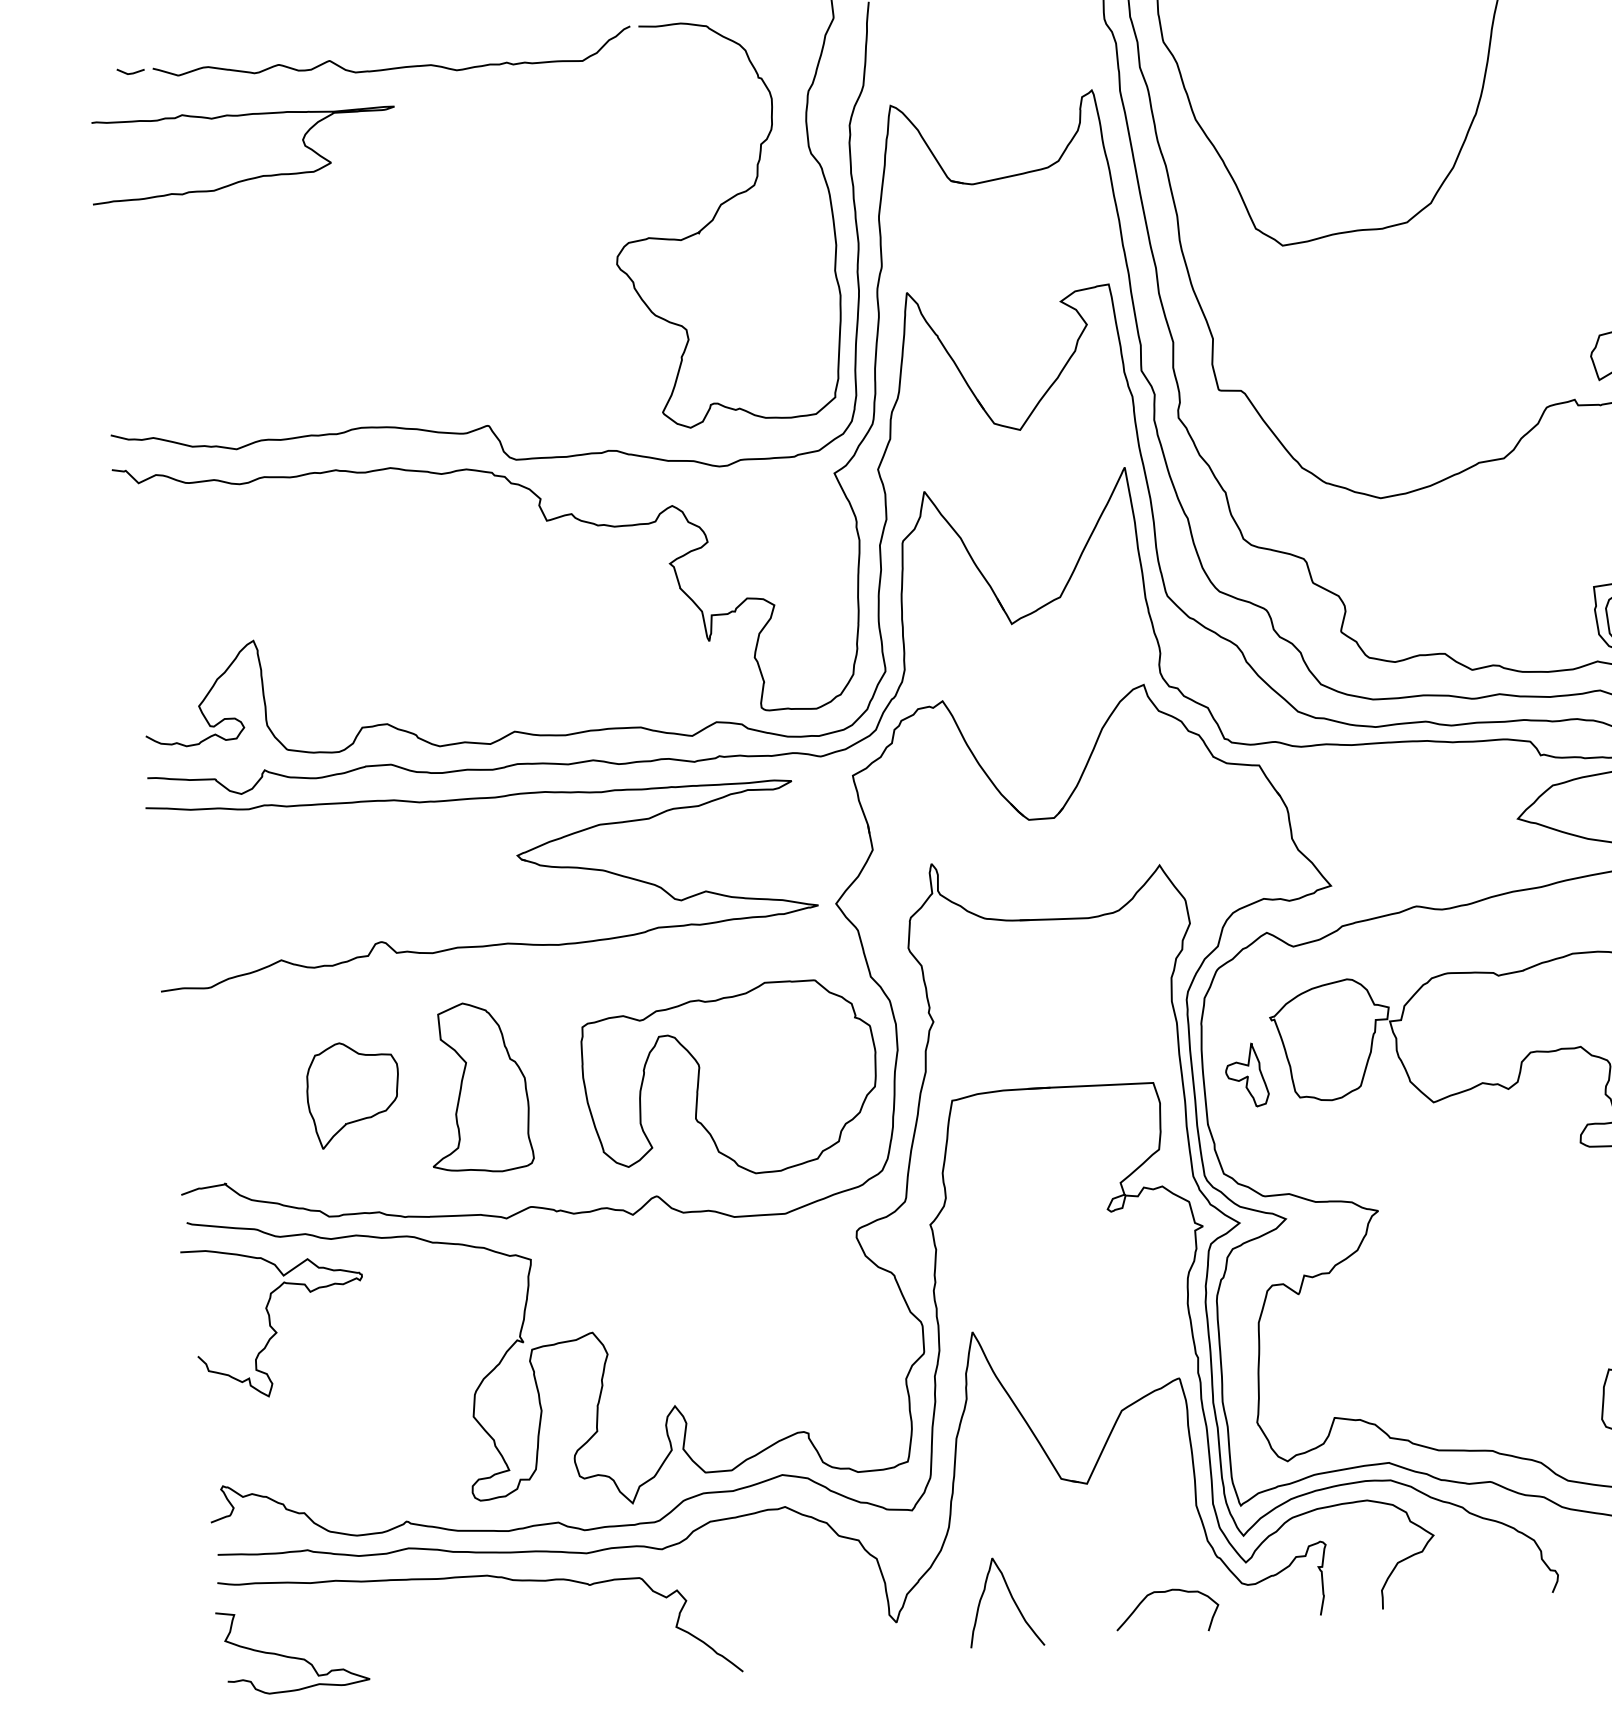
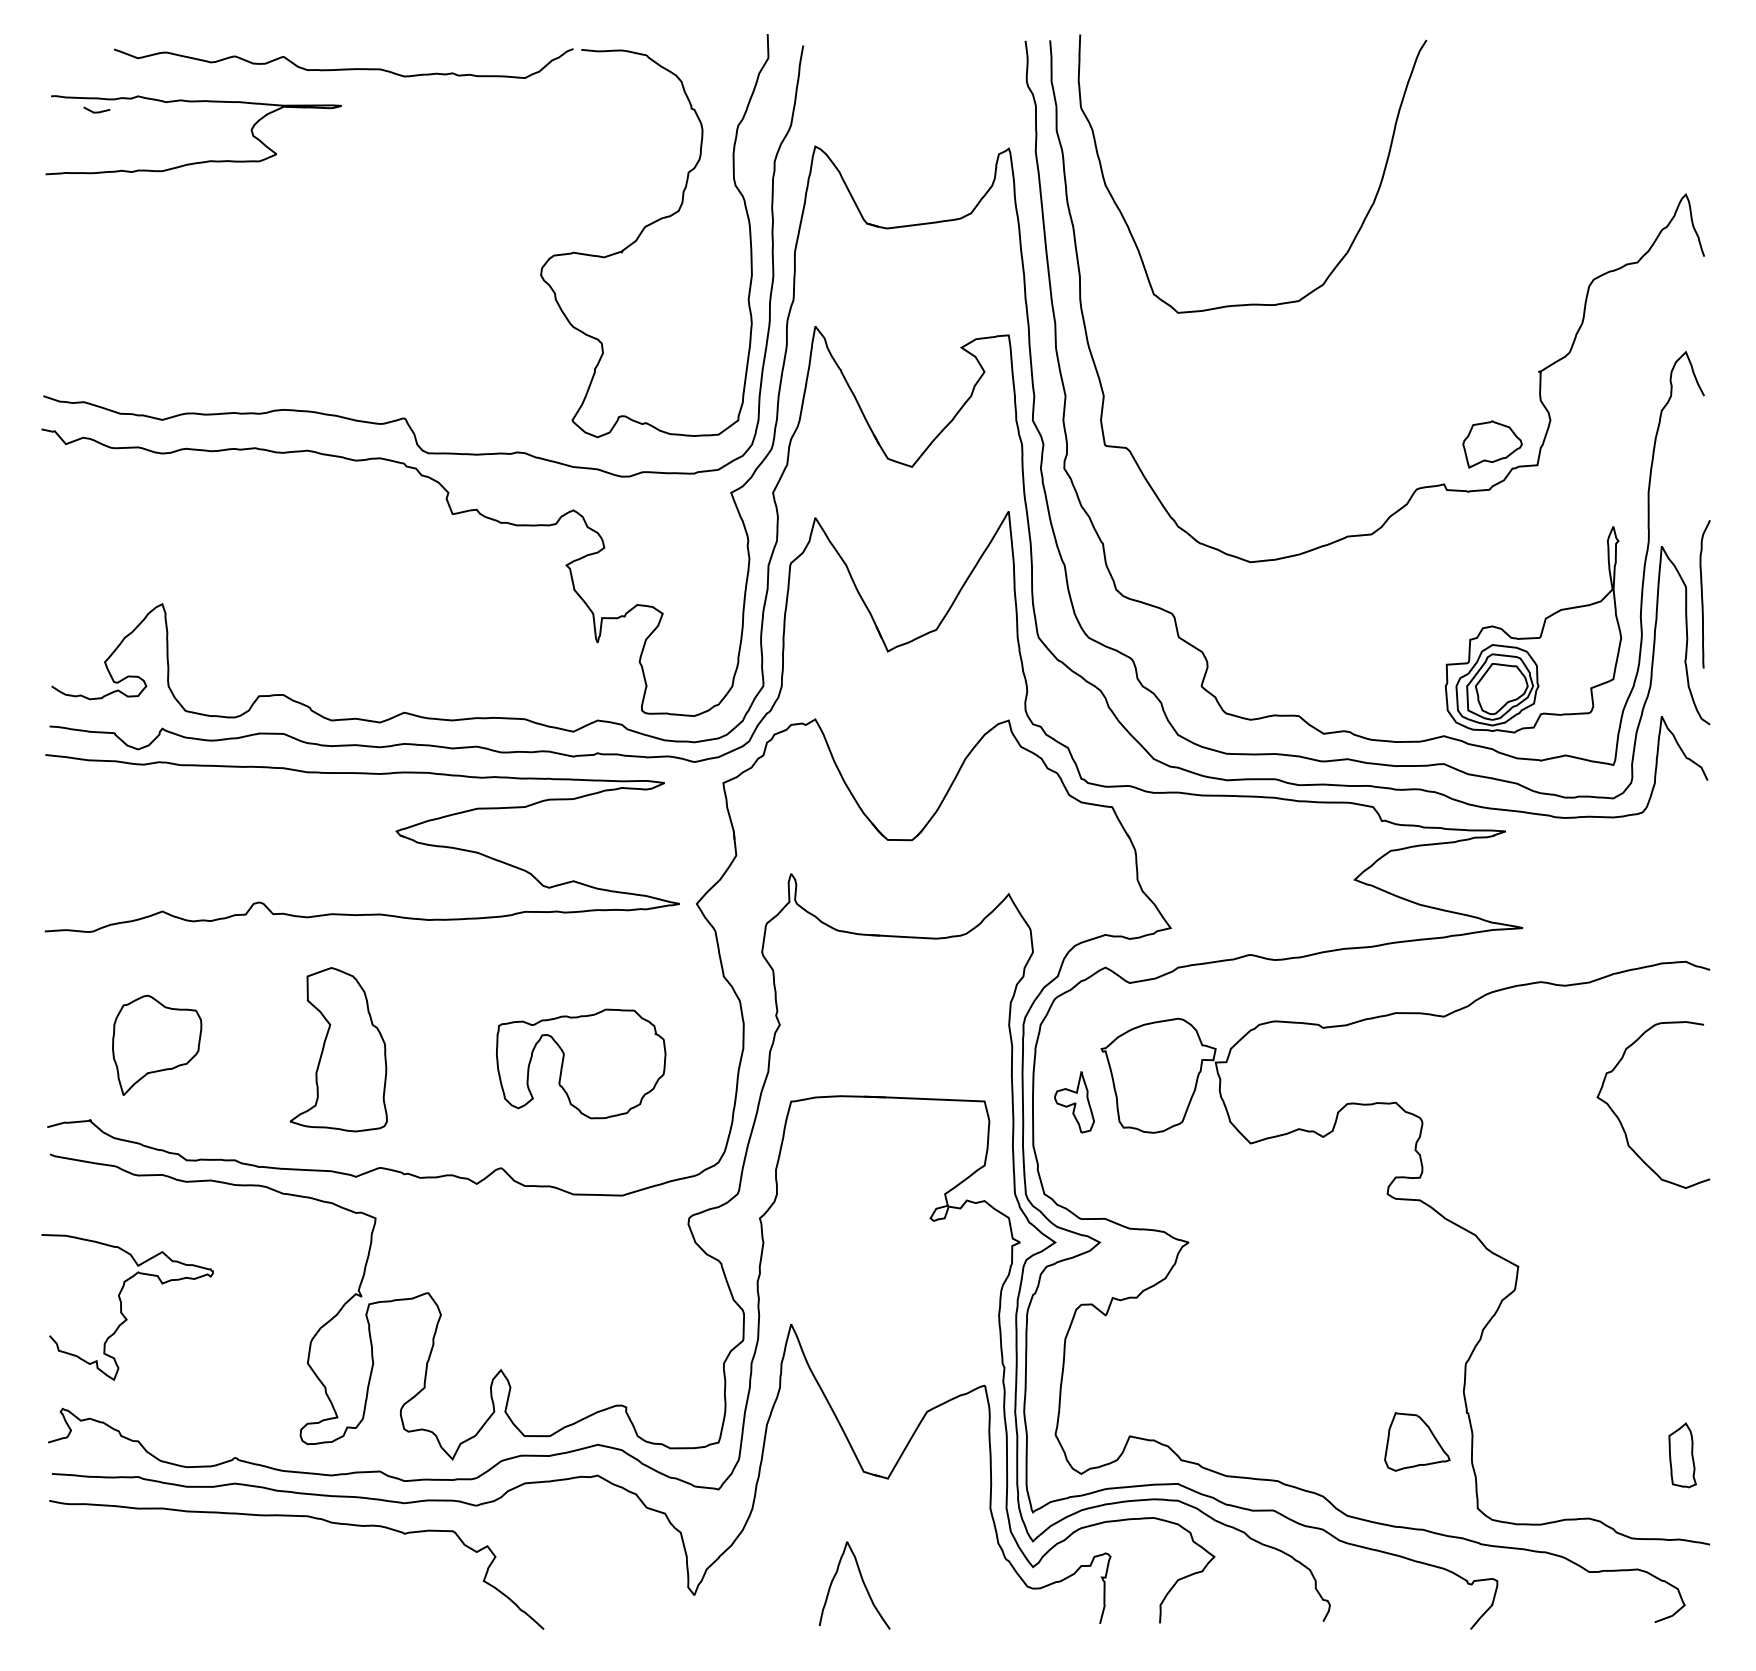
line: (130, 72) -> (96, 111), moved
part: (729, 1080) -> (580, 1063), size x0.6
part: (353, 1093) -> (157, 1044), moved
curve: (270, 1320) -> (121, 1307), moved
curve: (1165, 1593) -> (953, 1589), removed
curve: (1011, 1599) -> (862, 1582), moved
curve: (289, 1656) -> (112, 1576), removed

